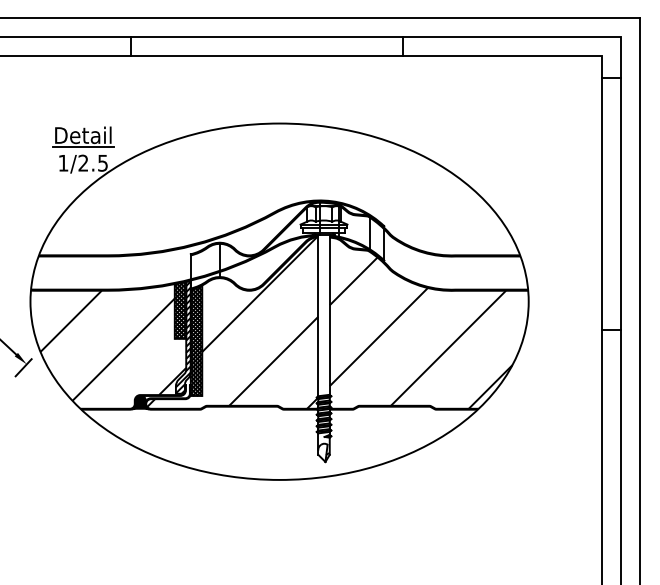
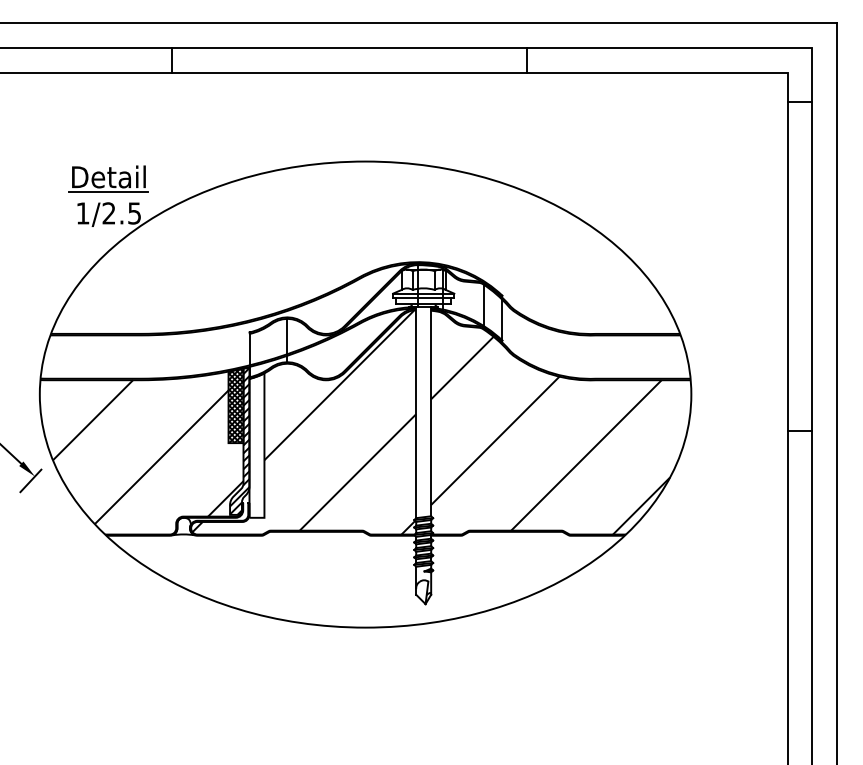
hatch: (196, 340) -> (256, 445), removed
fill: (140, 402) -> (183, 526), removed

